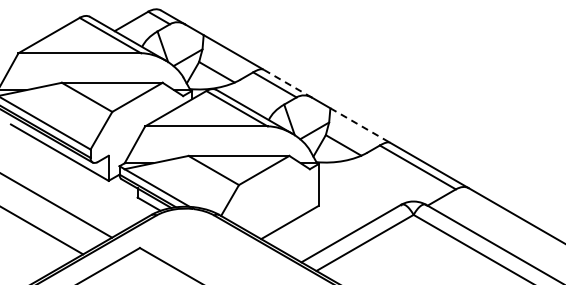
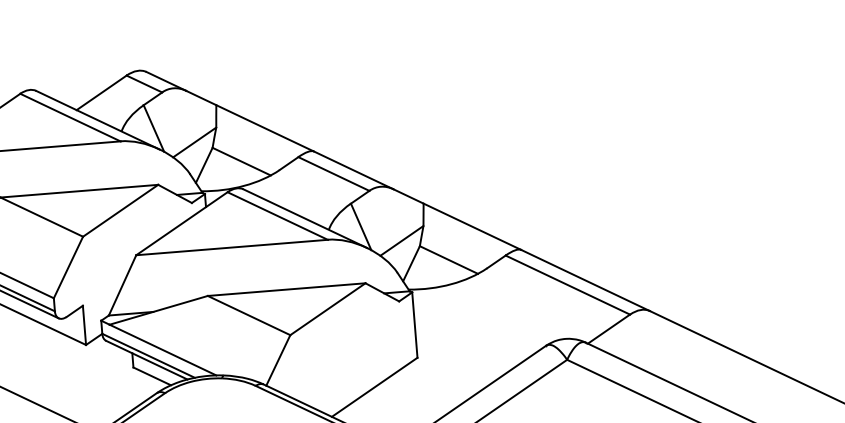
line: (287, 83) -> (353, 170), dashed -> solid
line: (360, 125) -> (472, 226), dashed -> solid

